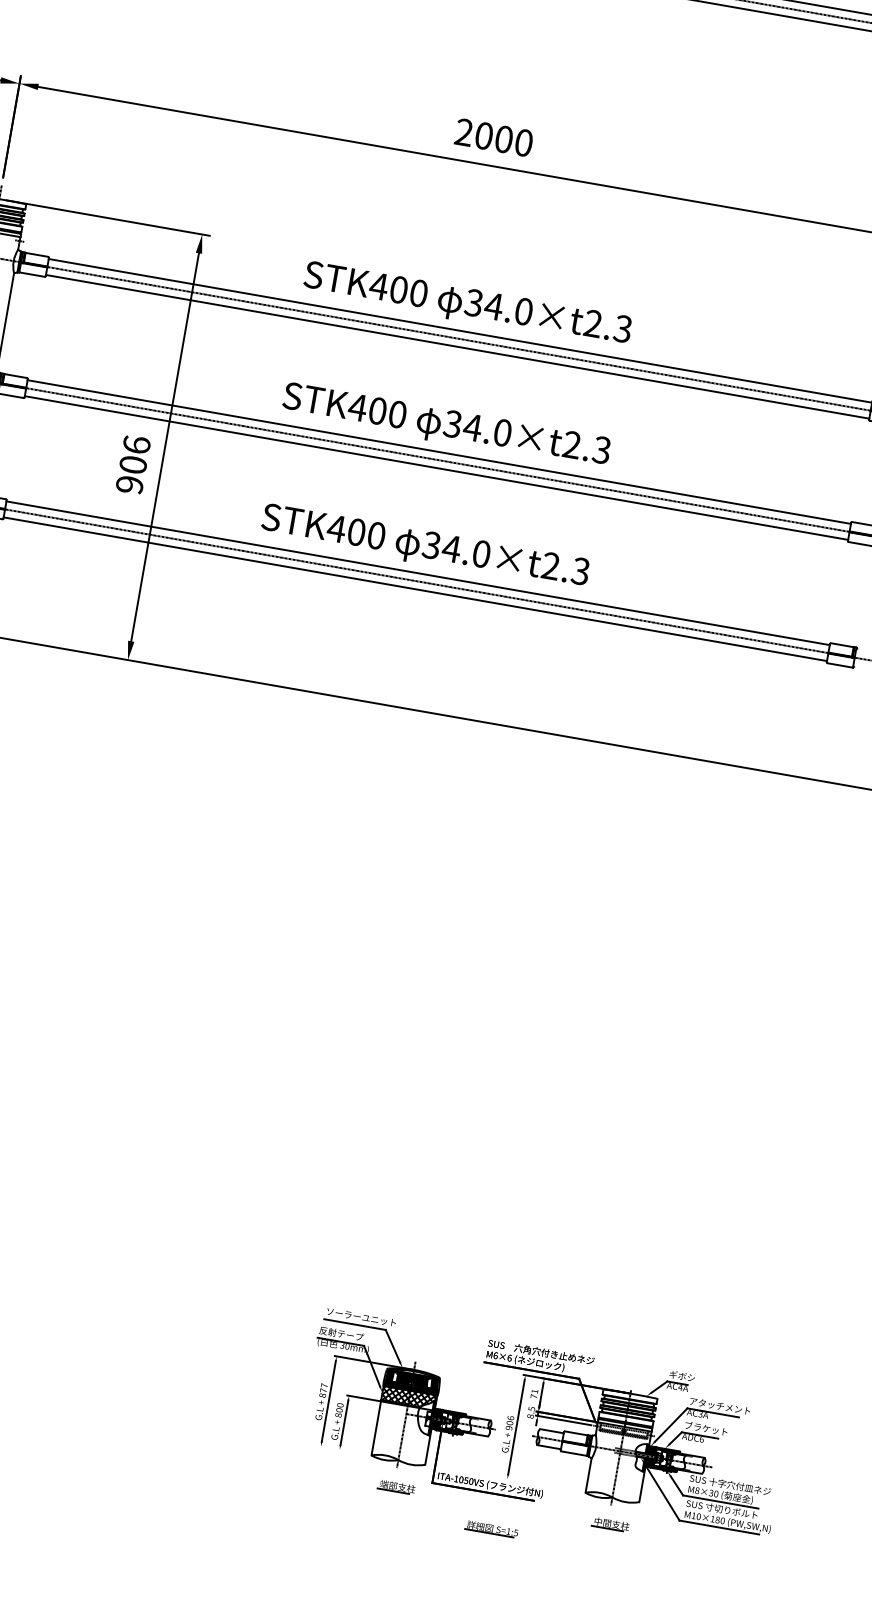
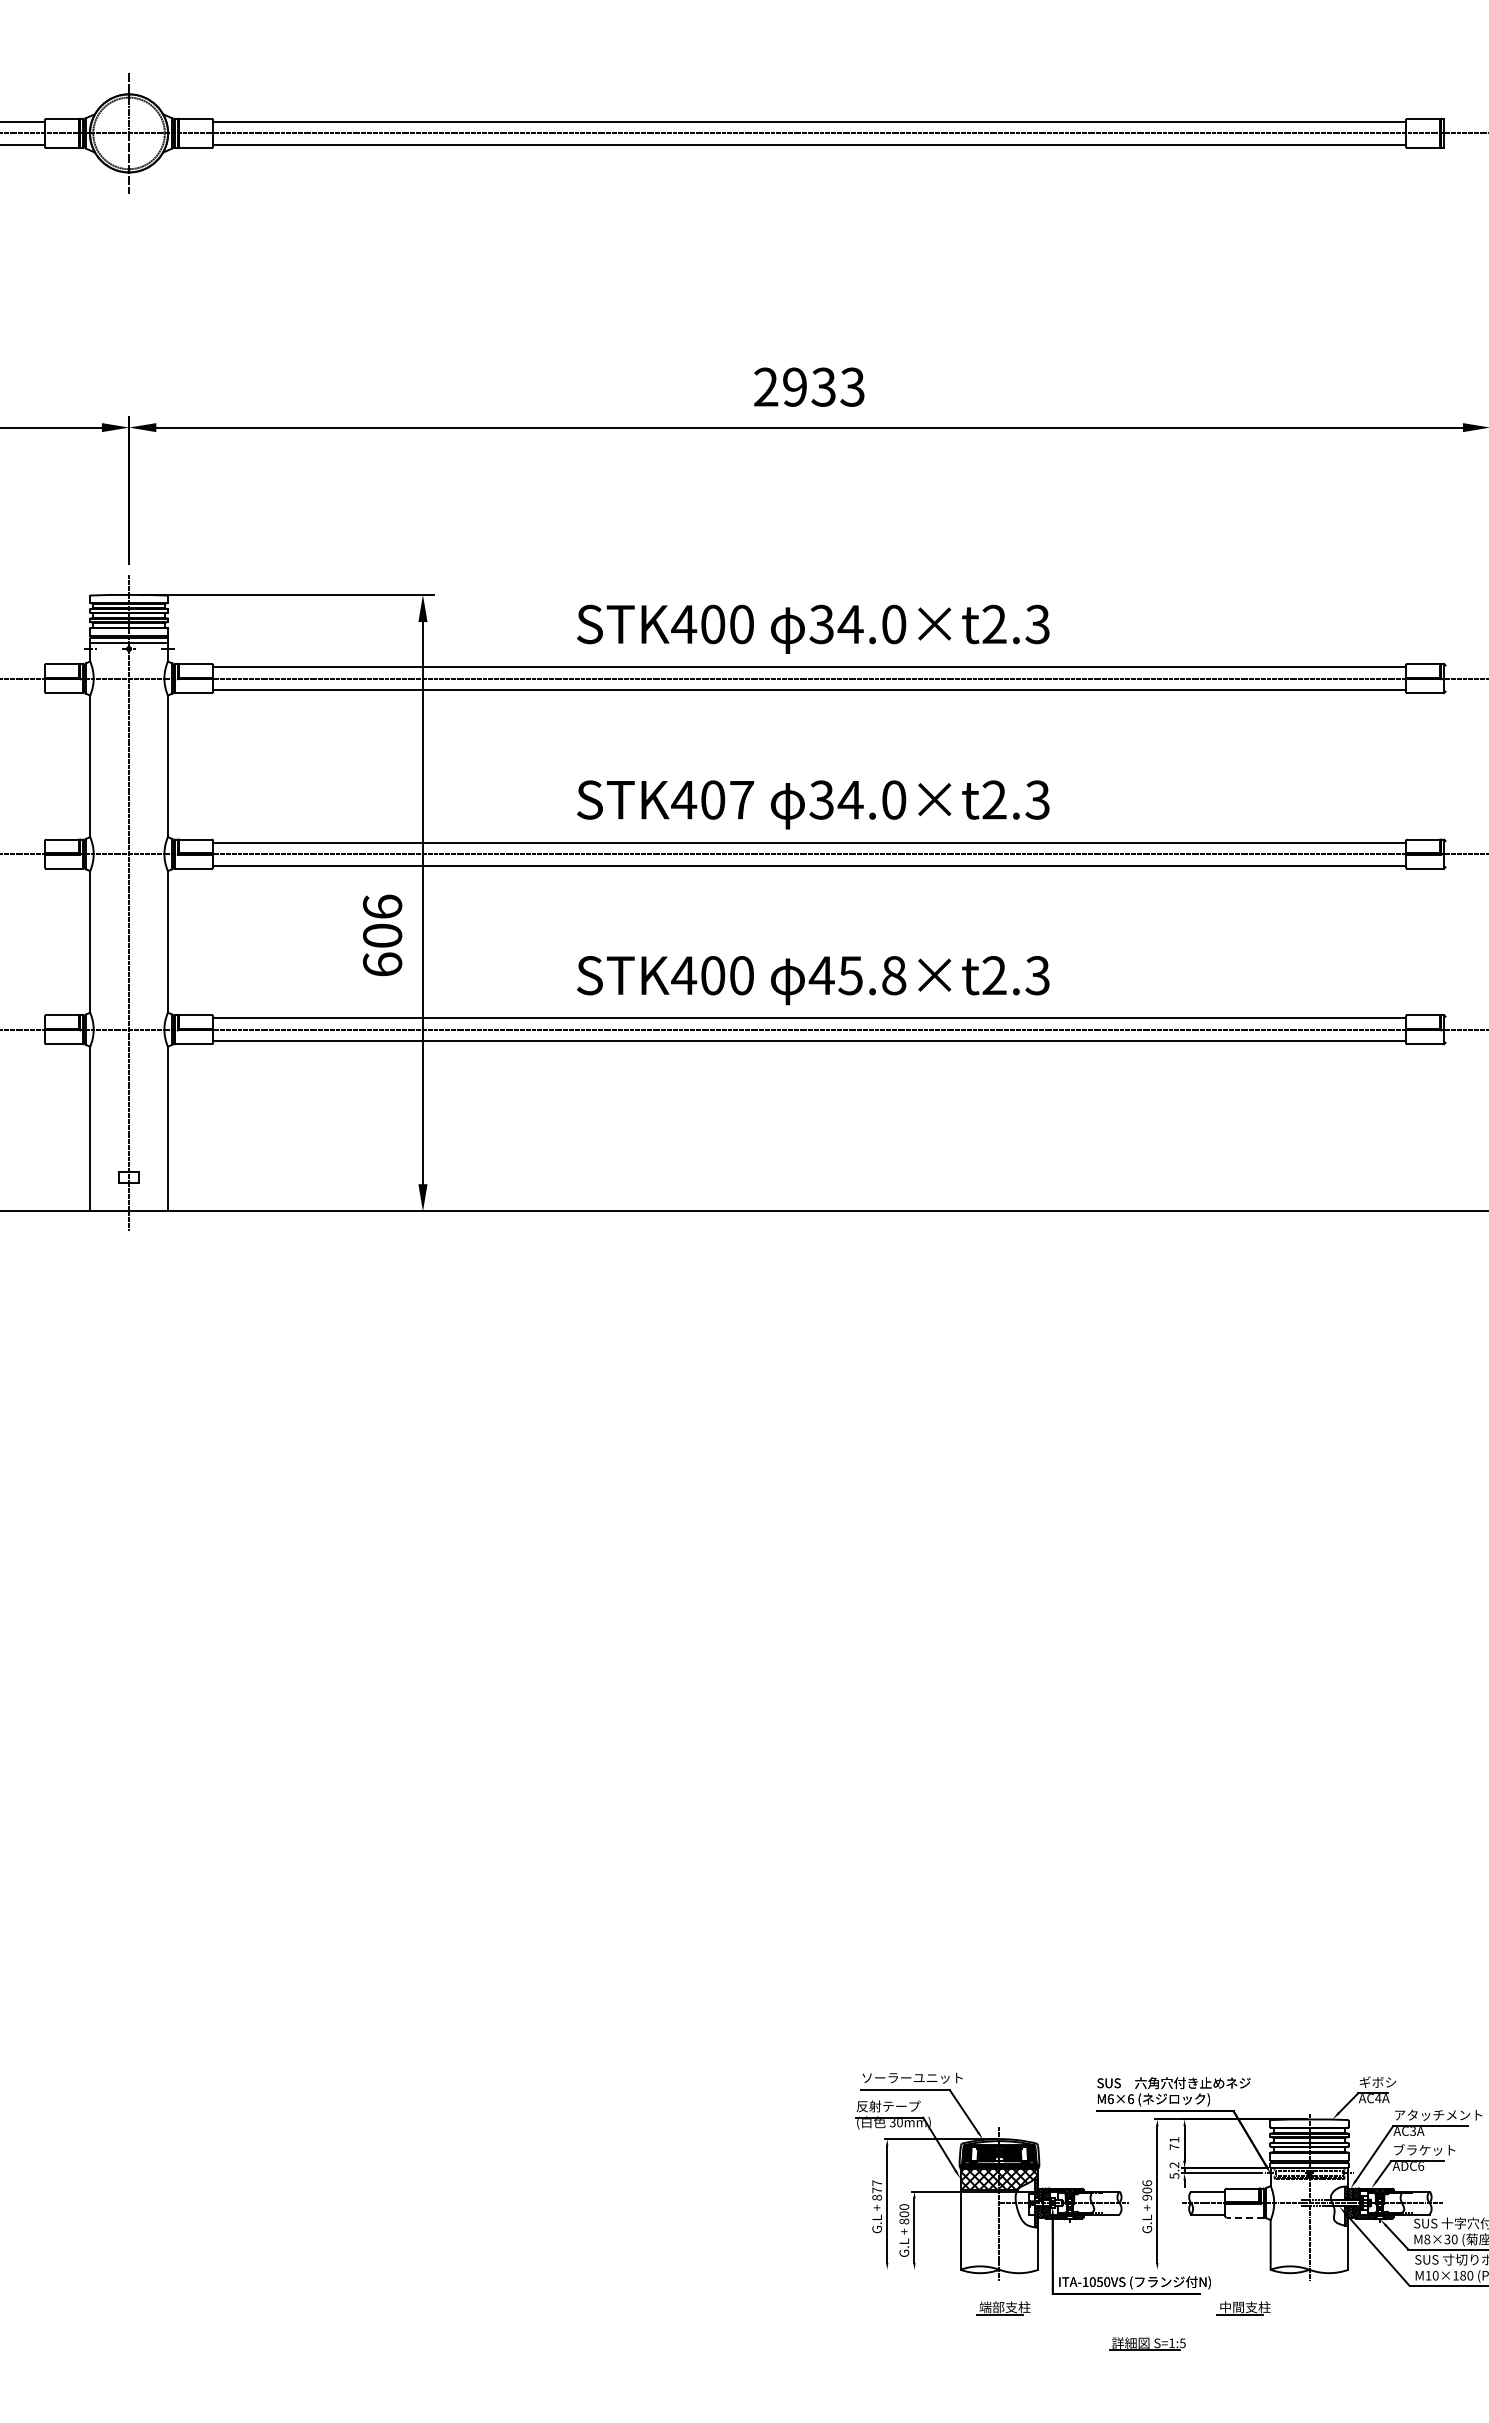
text: (503, 138) -> (823, 386), 2000 -> 2933
text: (398, 414) -> (742, 799), STK400 -> STK407
text: (129, 484) -> (382, 964), 906 -> 606
text: (456, 549) -> (857, 975), 34.0×t2.3 -> 45.8×t2.3
text: (531, 1412) -> (1174, 2170), 8.5 -> 5.2
line: (573, 1453) -> (1244, 2217), solid -> dashed
part: (610, 1524) -> (1243, 2308), moved

